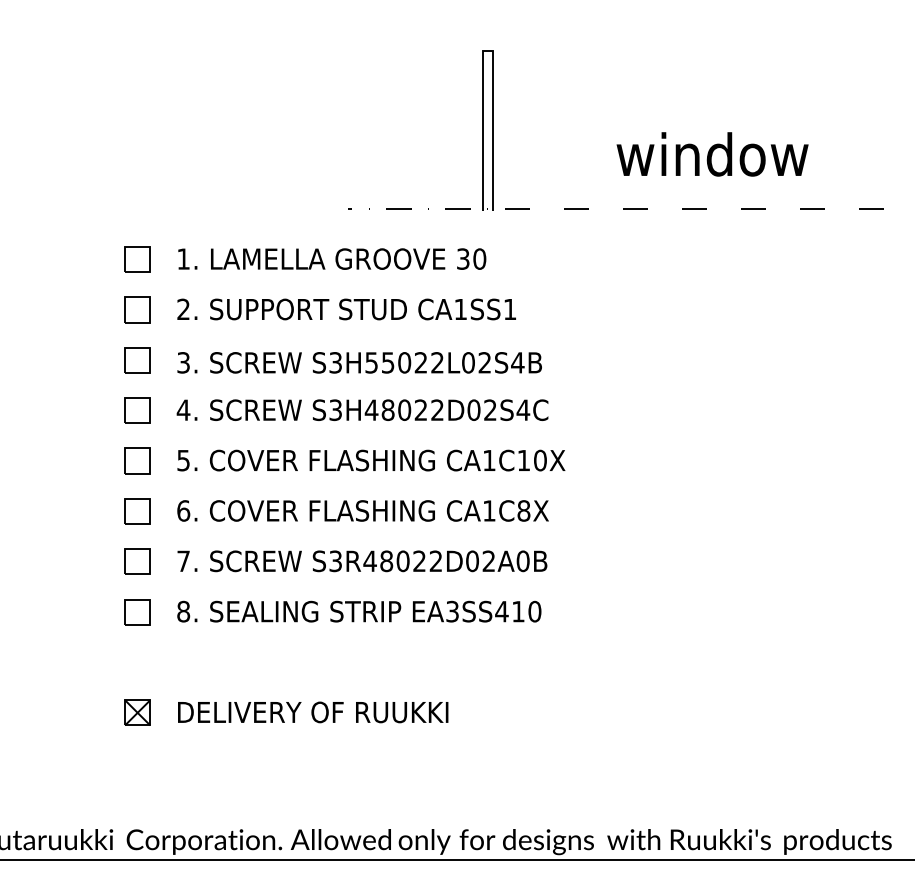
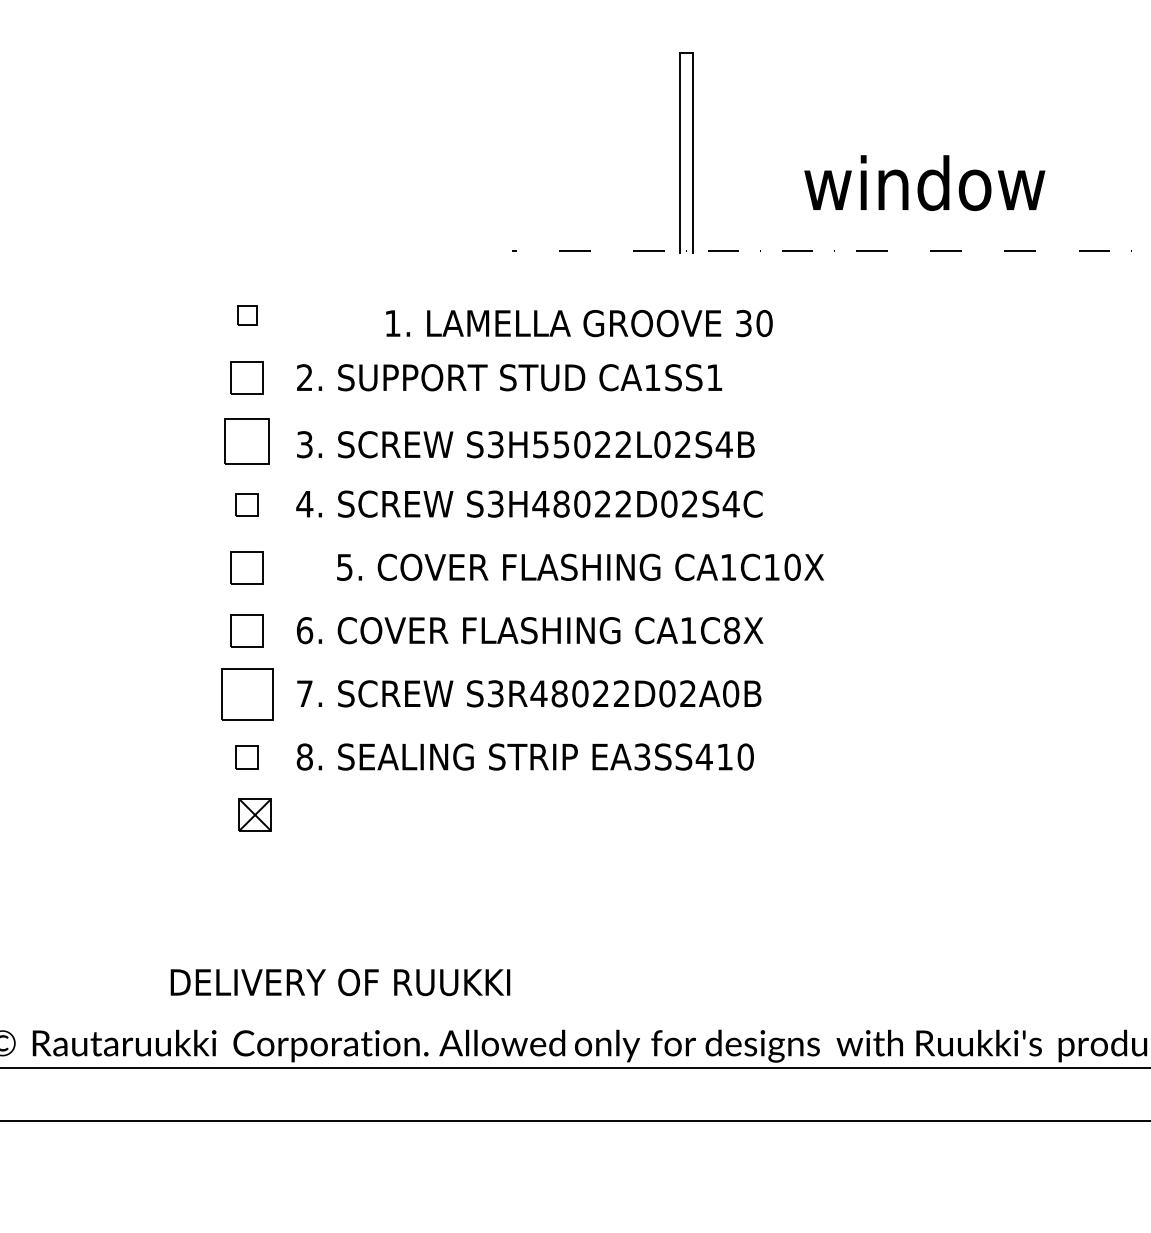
text: (712, 153) -> (924, 182), moved
part: (137, 259) -> (246, 314), size x0.6
text: (332, 259) -> (579, 323), moved
part: (137, 360) -> (246, 441), size x1.4
part: (137, 410) -> (246, 504), size x0.7
text: (371, 459) -> (580, 566), moved
part: (137, 561) -> (246, 694), size x1.6
part: (137, 612) -> (246, 757), size x0.7
part: (137, 712) -> (254, 814), moved
text: (313, 712) -> (340, 982), moved

